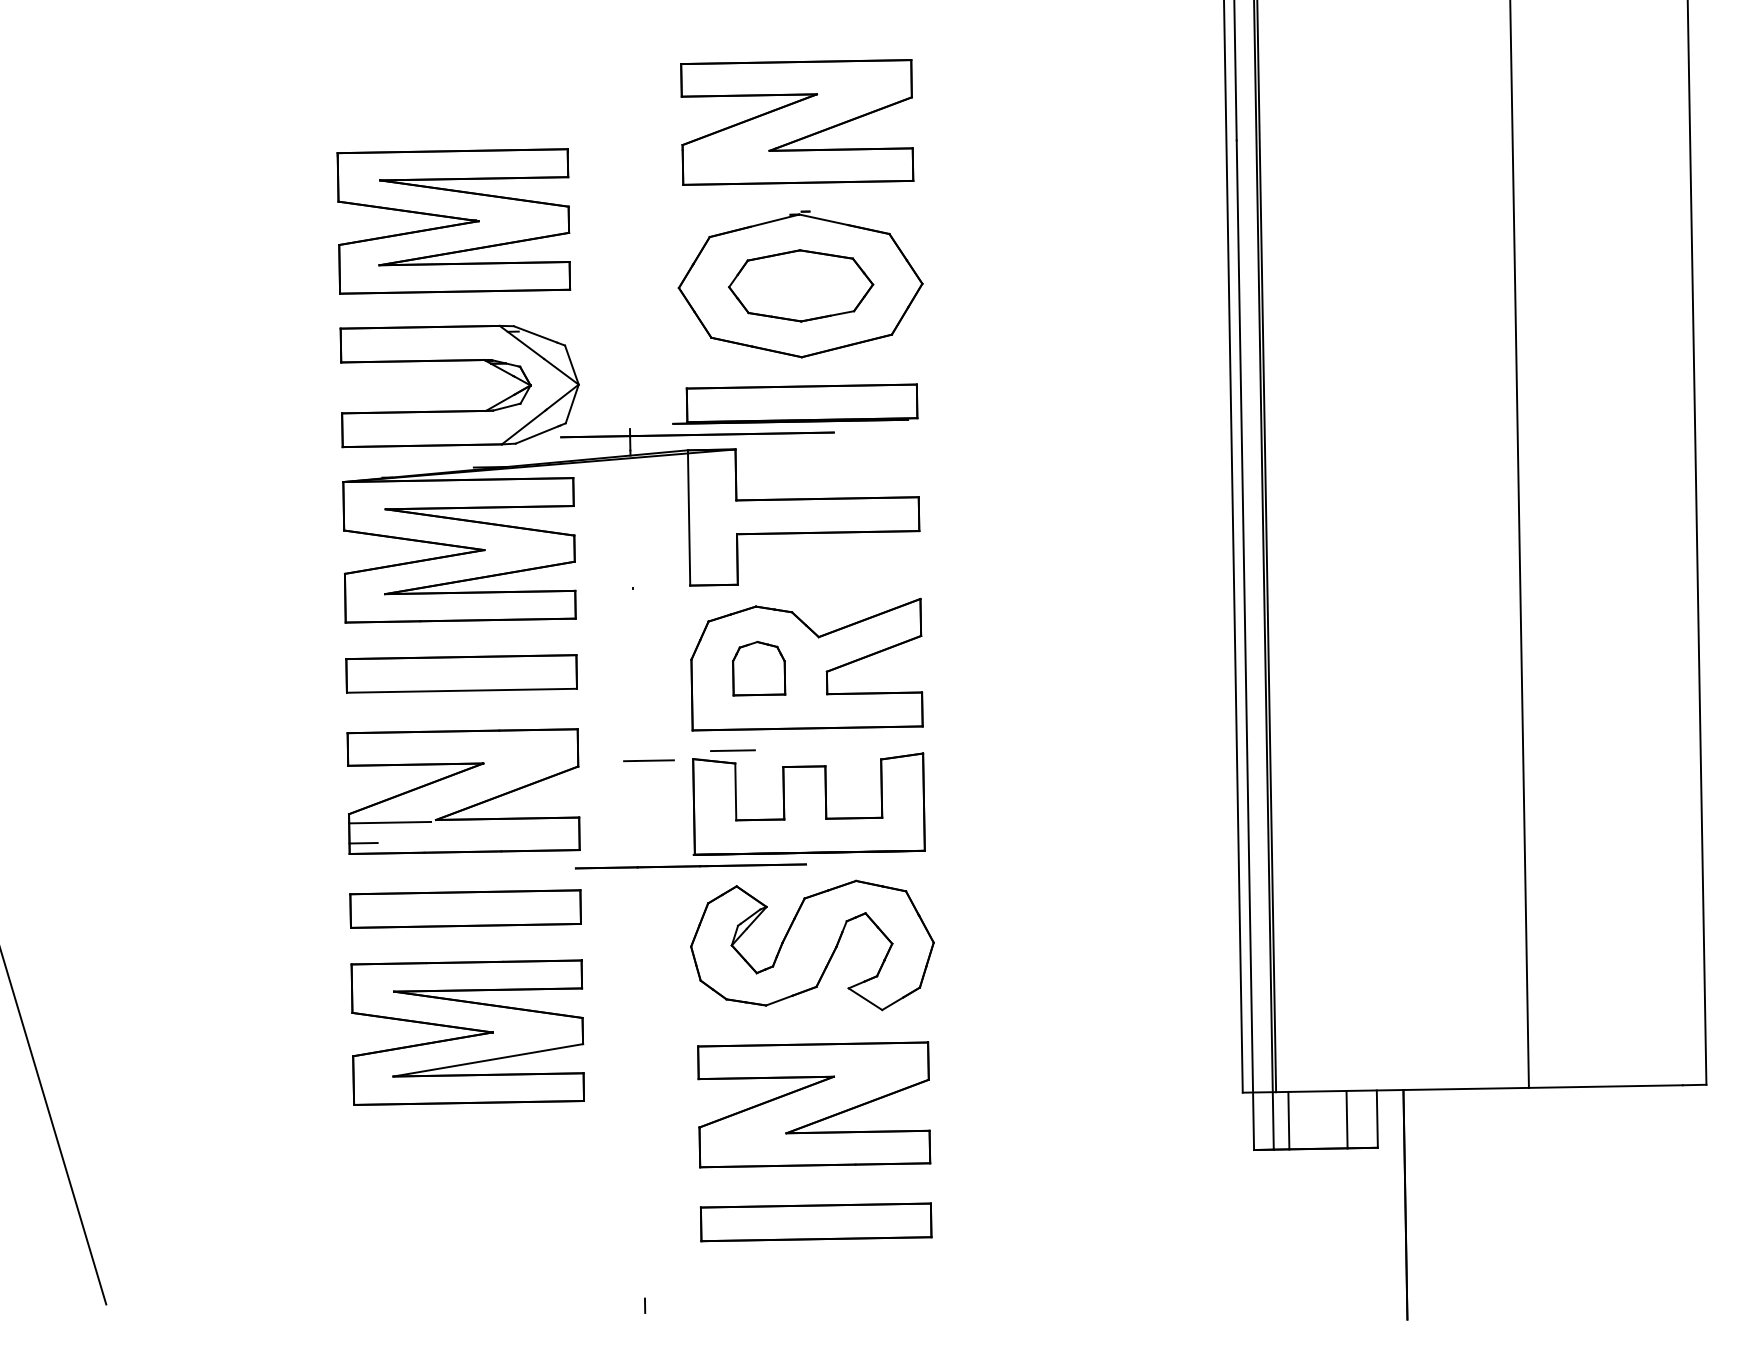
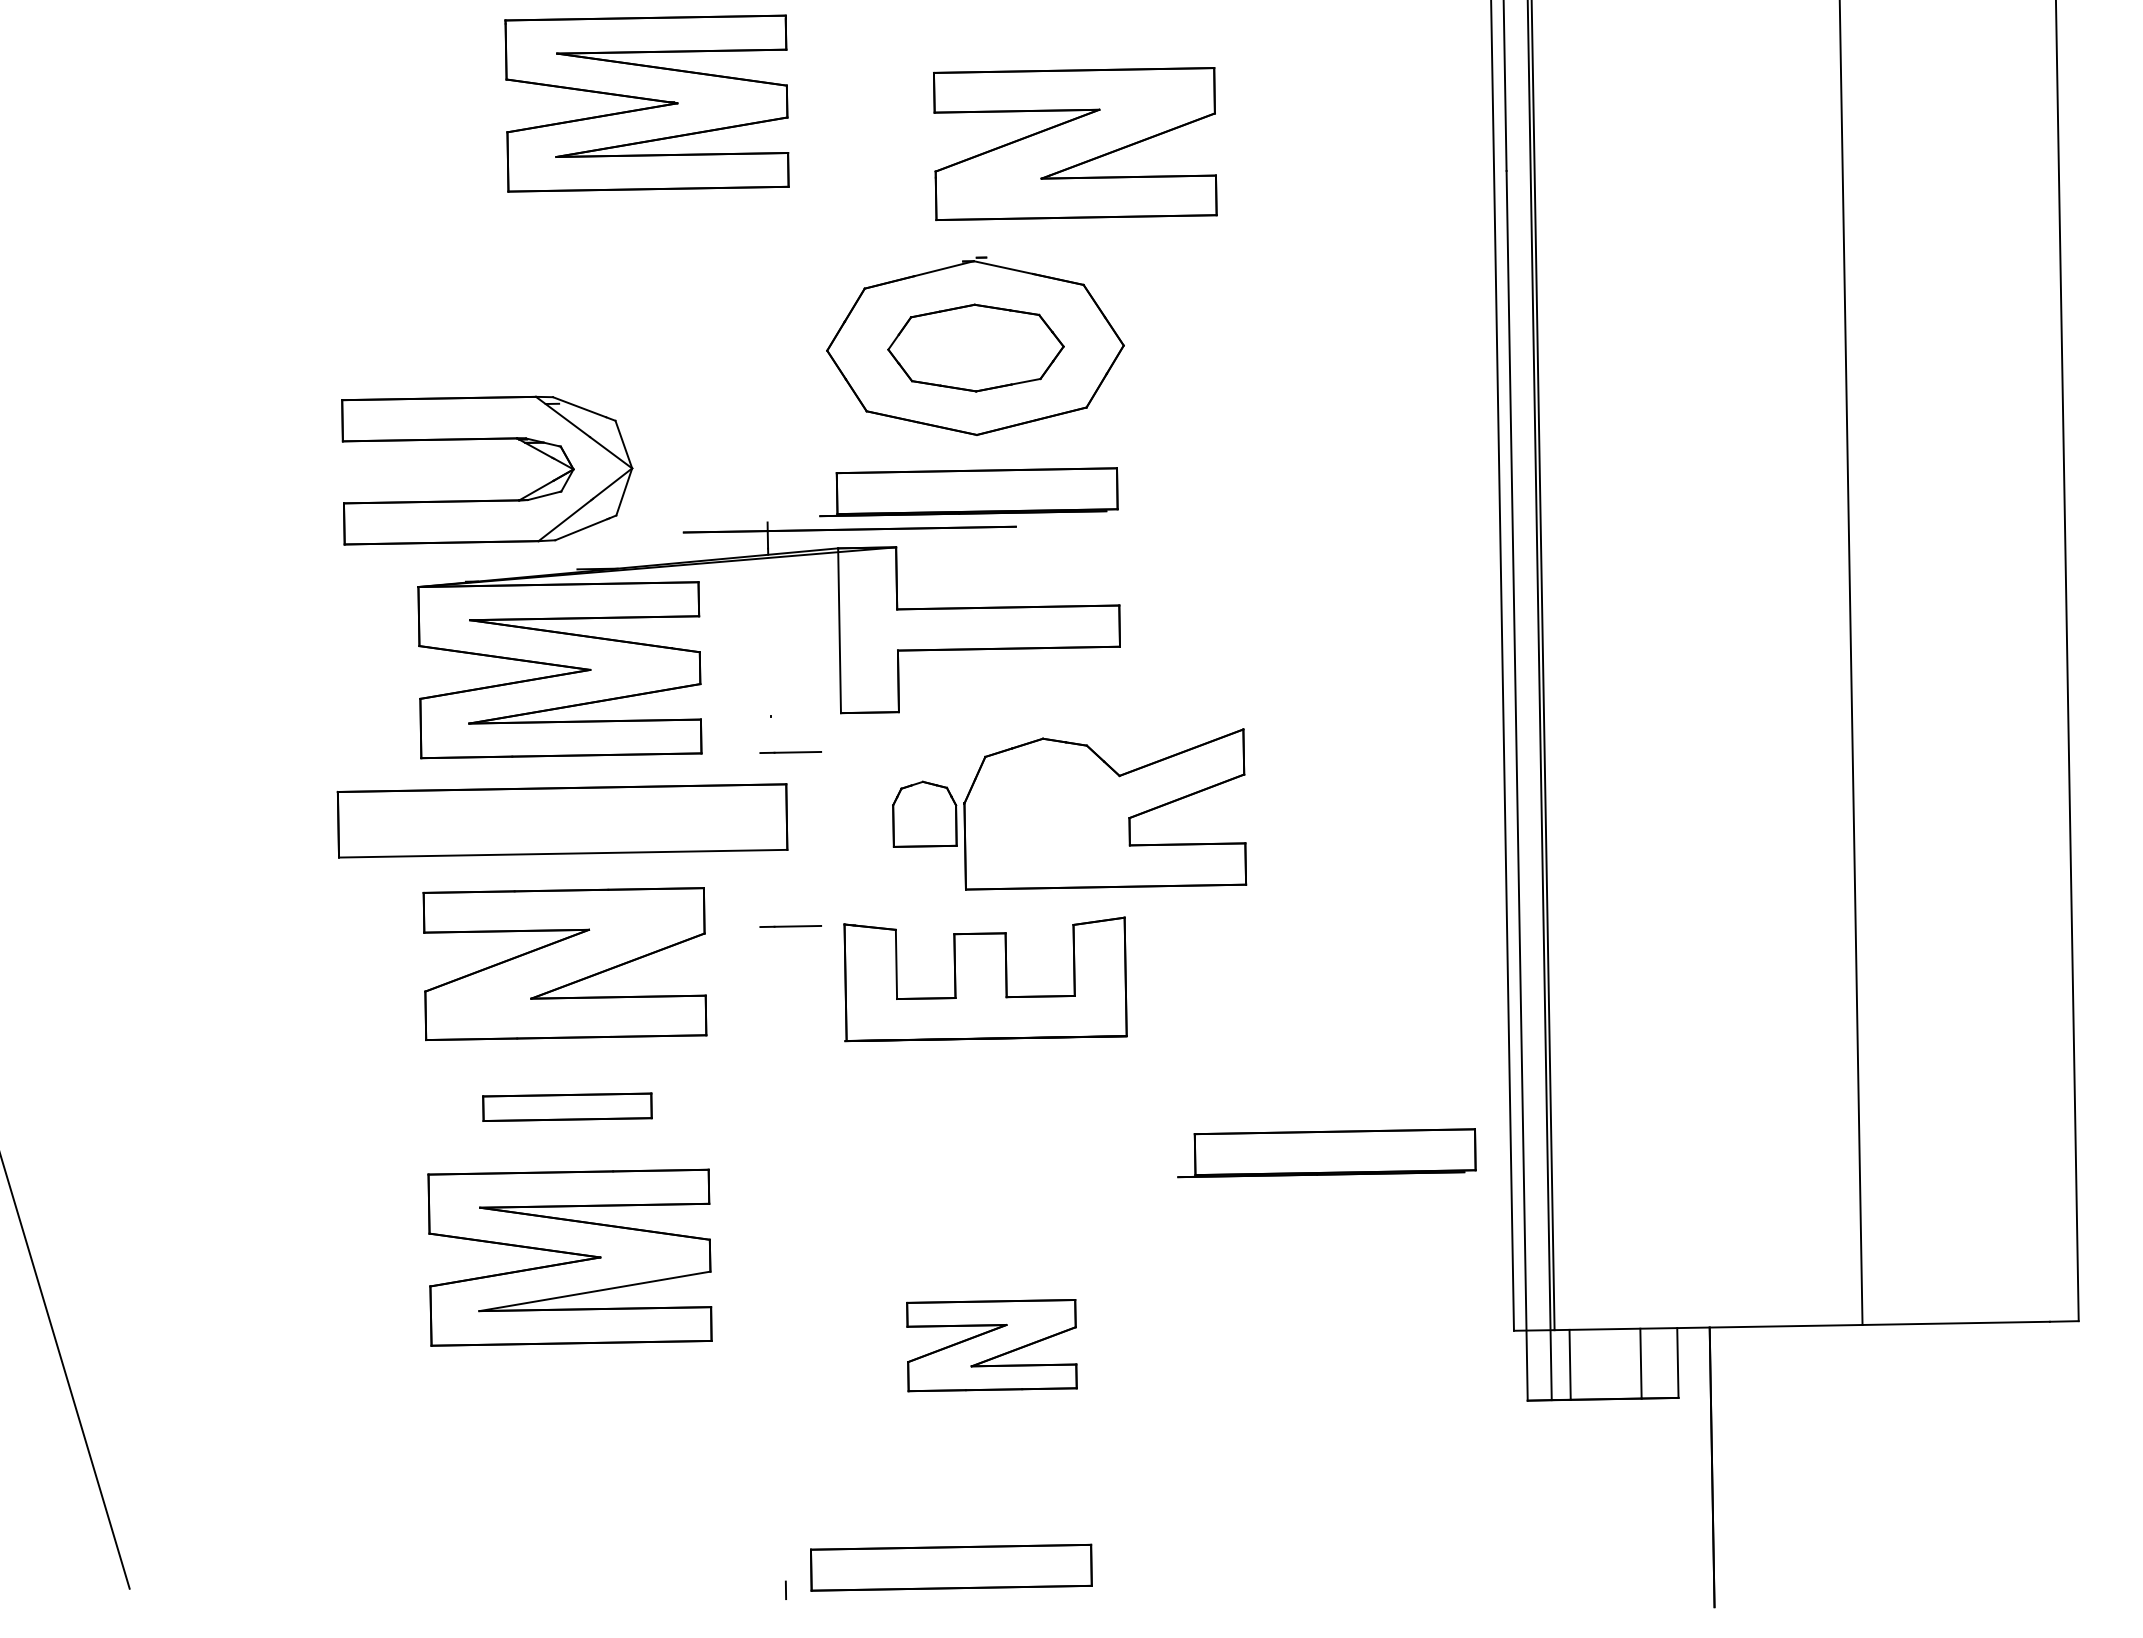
part: (797, 122) -> (1075, 143), moved
part: (453, 221) -> (646, 103), moved
part: (462, 410) -> (490, 499), moved
line: (648, 617) -> (790, 752), added
part: (807, 664) -> (1105, 809), moved
part: (461, 673) -> (562, 820), size x1.6
line: (732, 750) -> (892, 913), removed
line: (390, 822) -> (475, 1001), removed
line: (363, 842) -> (443, 1026), removed
line: (690, 865) -> (841, 1054), removed
part: (465, 909) -> (567, 1107), size x0.6
part: (812, 945) -> (989, 1151), removed
part: (1088, 947) -> (1326, 1153), added
part: (813, 1104) -> (991, 1345), size x0.6
part: (816, 1222) -> (951, 1567), moved

